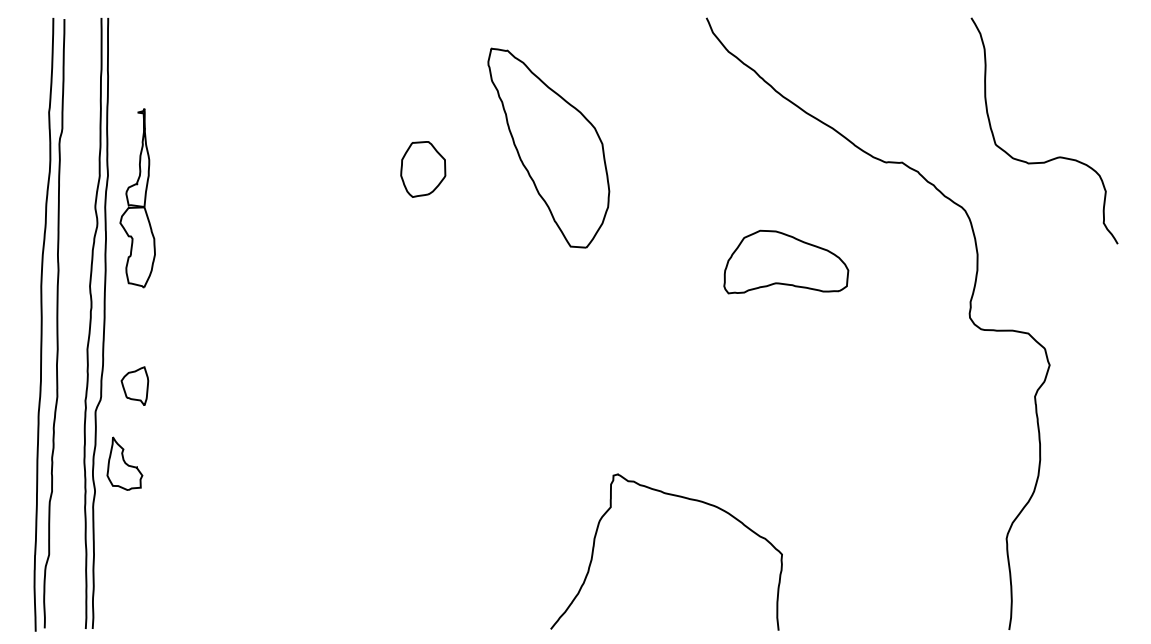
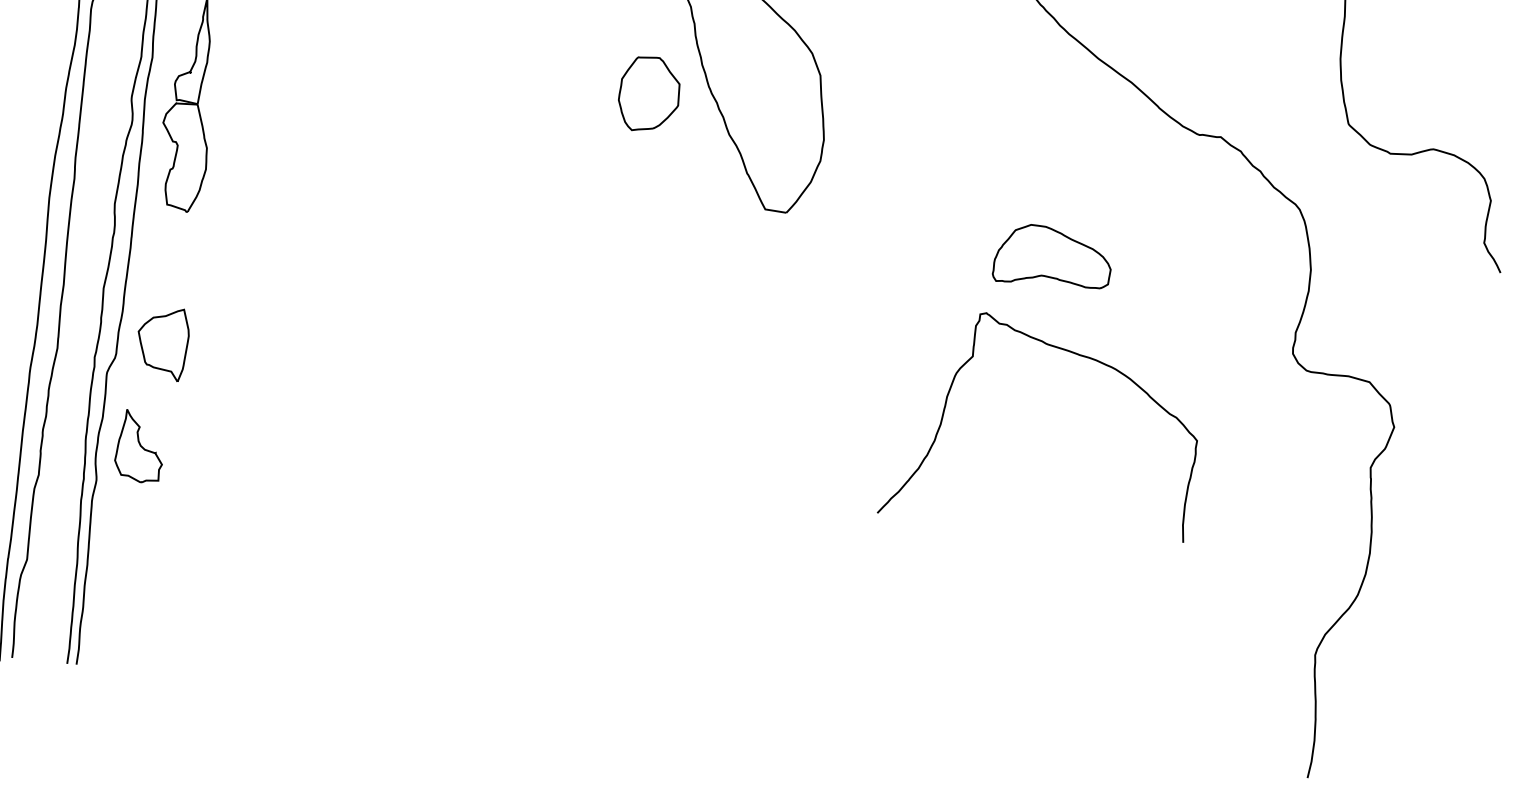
part: (423, 169) -> (649, 94), moved
part: (786, 261) -> (1053, 255), size x0.7
part: (134, 385) -> (162, 342), size x1.4
curve: (678, 497) -> (1064, 351), moved

